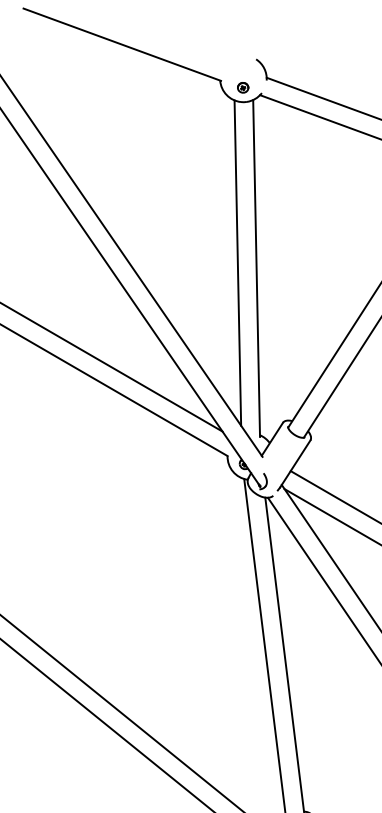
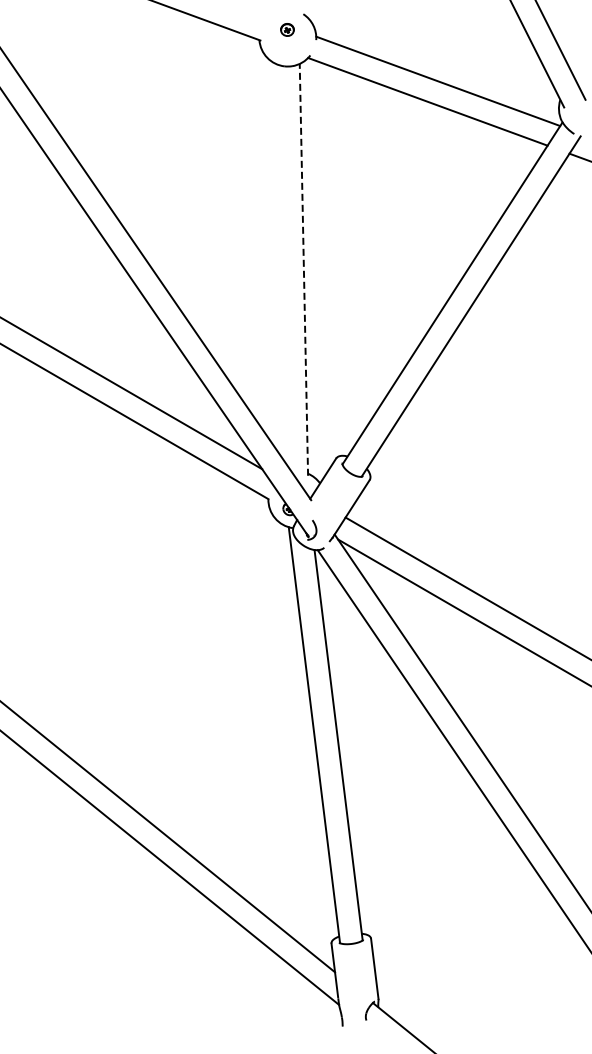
part: (243, 87) -> (287, 29), moved
line: (237, 263) -> (280, 263), removed
line: (256, 268) -> (303, 269), solid -> dashed

